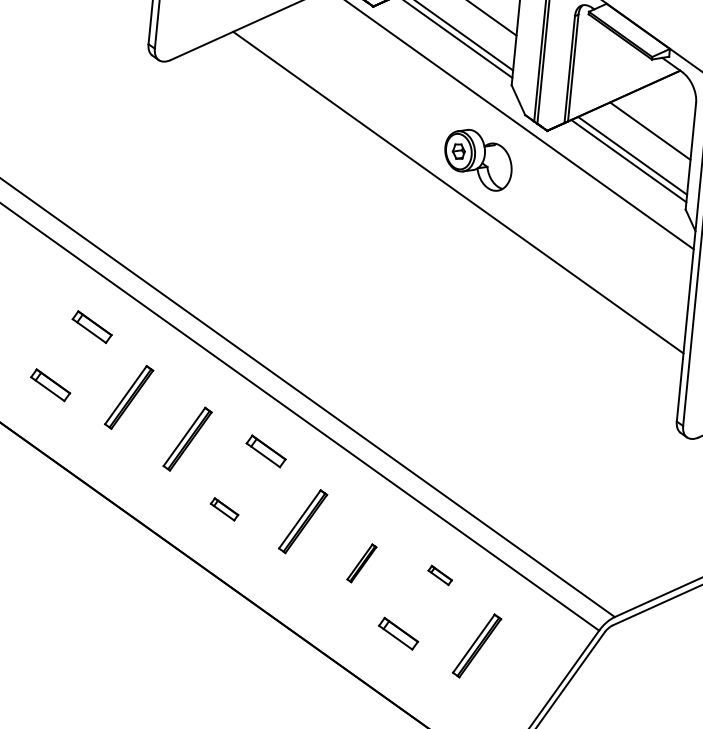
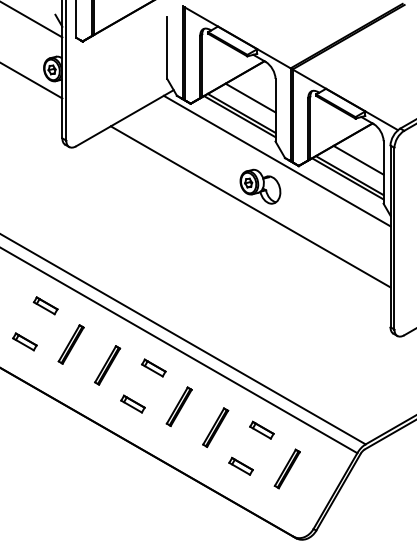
part: (223, 508) -> (132, 403), size x1.43
part: (361, 563) -> (215, 427), size x1.67
part: (439, 574) -> (261, 429), size x1.67

